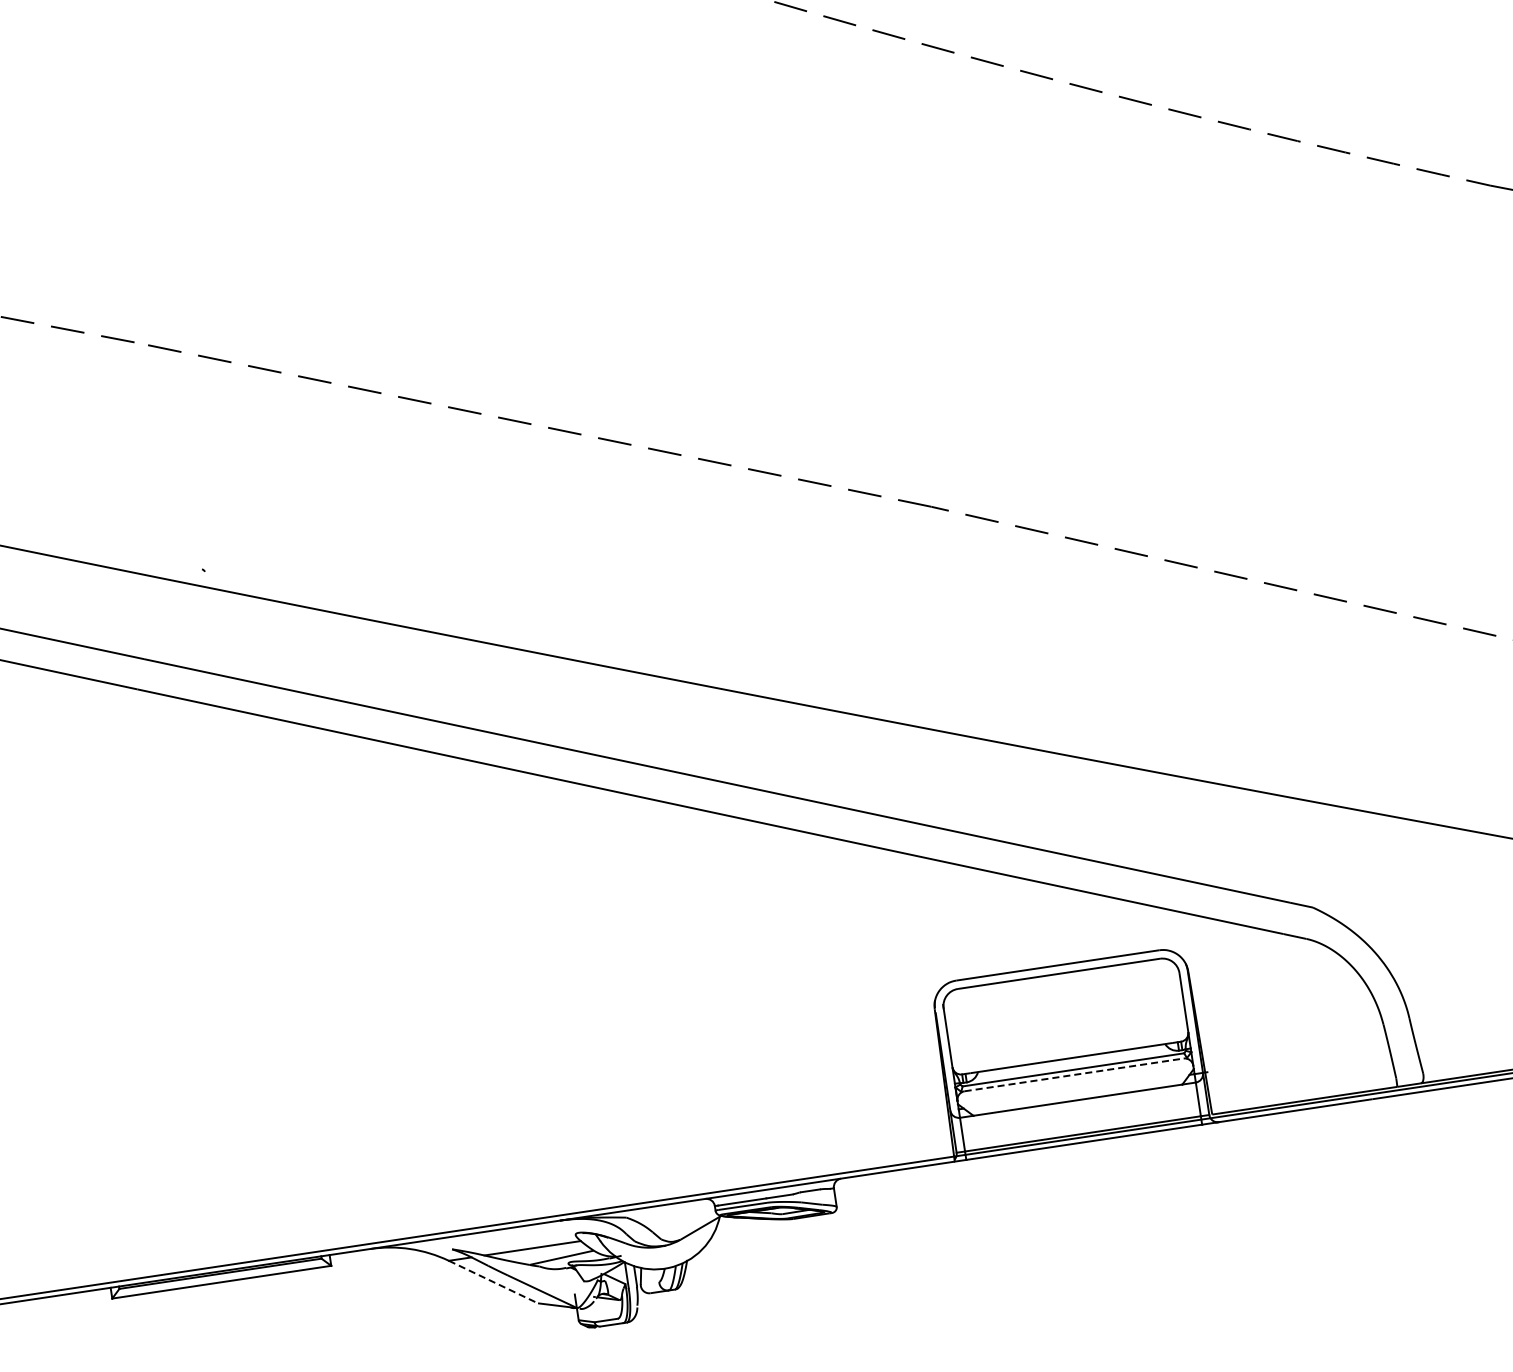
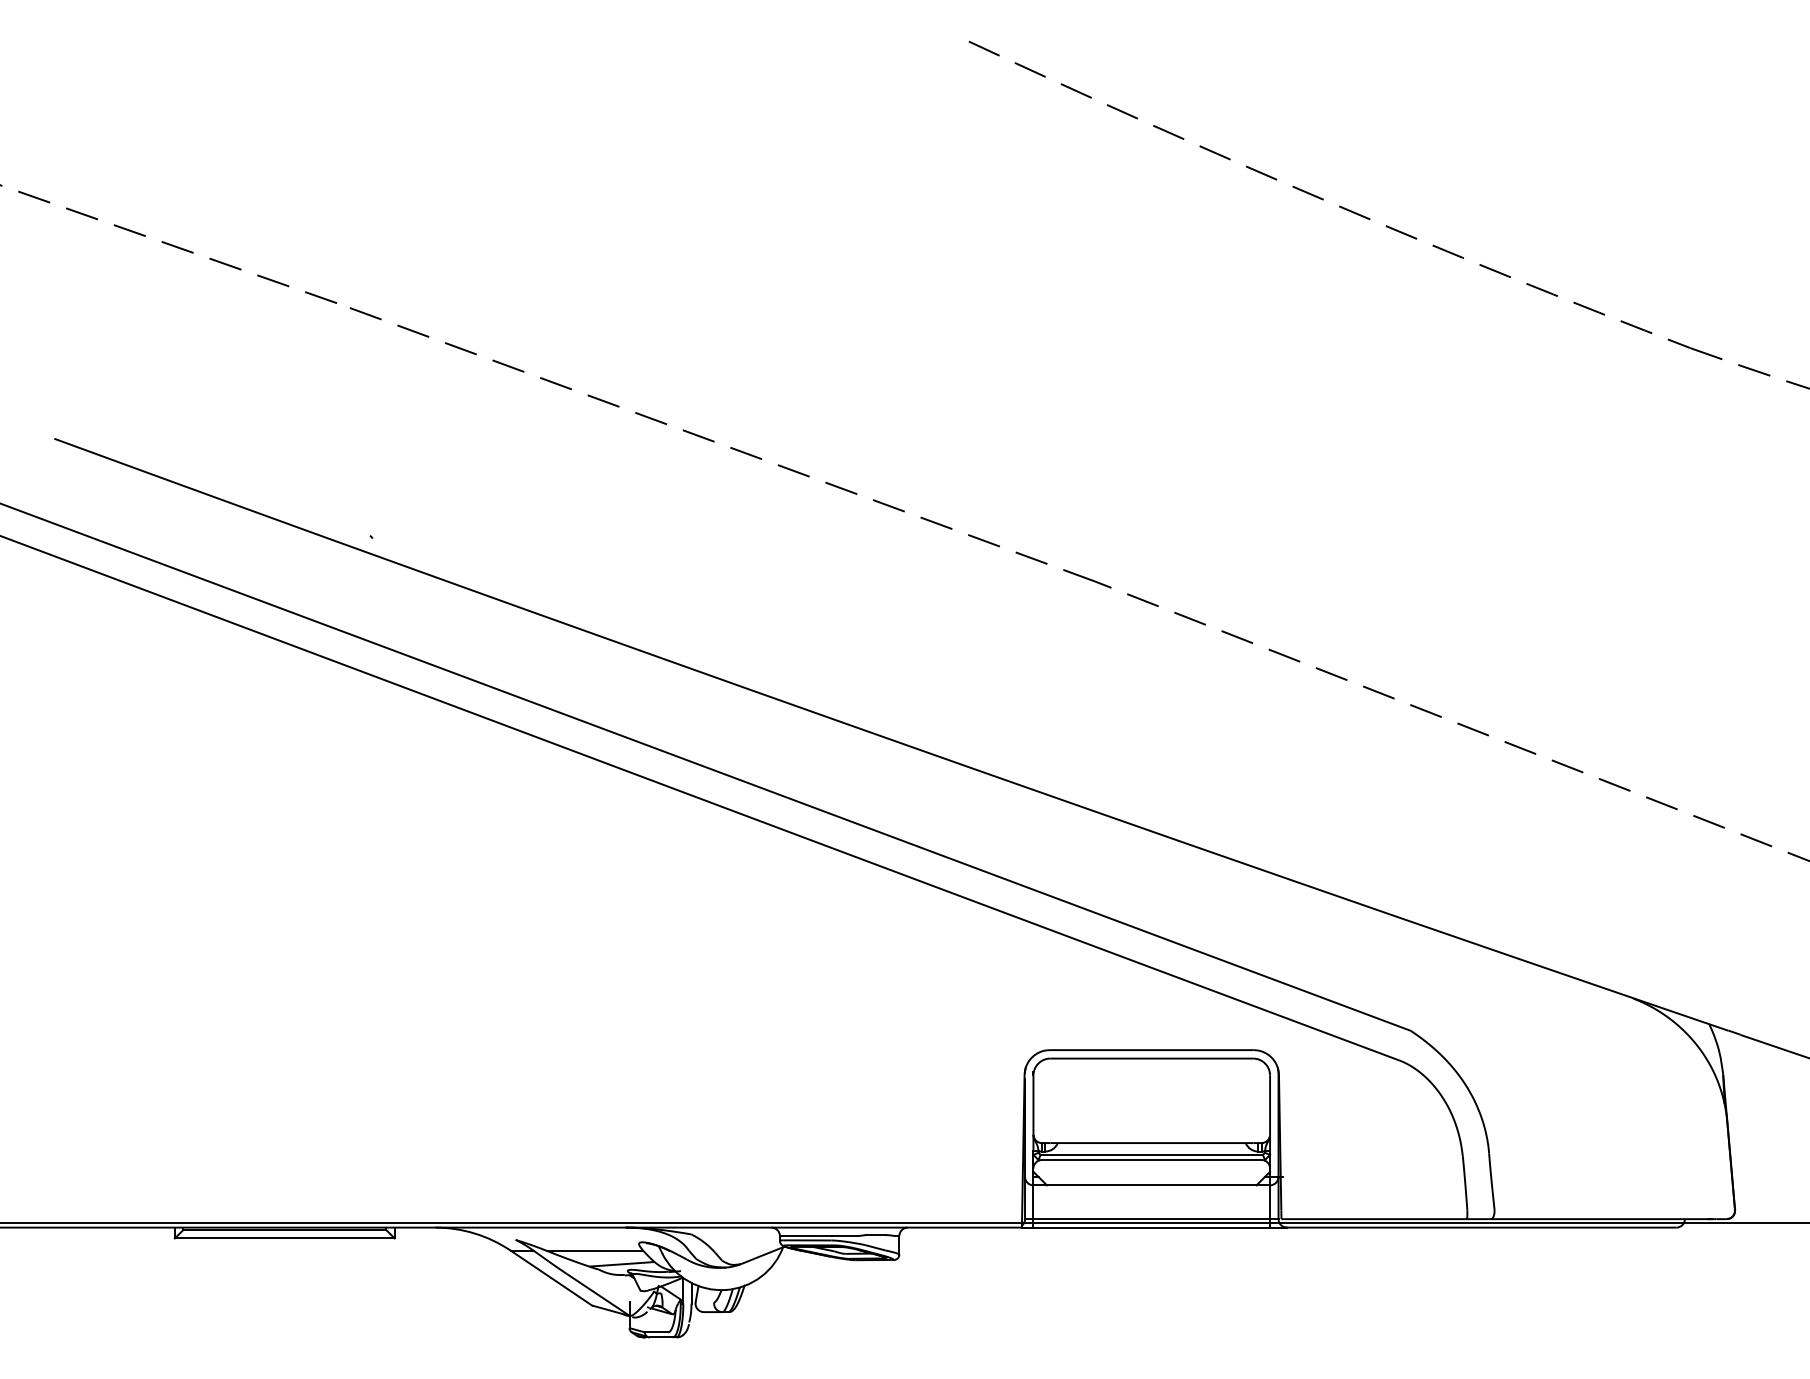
line: (1073, 1074) -> (1151, 1159), dashed -> solid
line: (493, 1282) -> (551, 1278), dashed -> solid

